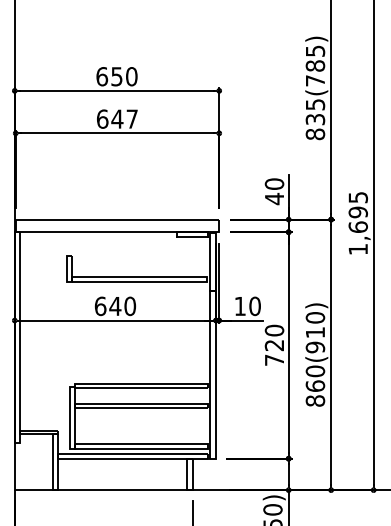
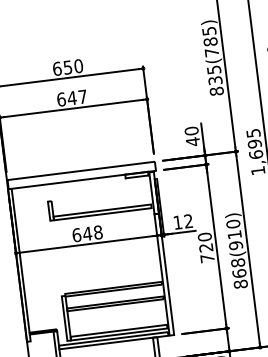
text: (130, 306) -> (98, 232), 640 -> 648
text: (254, 306) -> (188, 221), 10 -> 12
text: (315, 371) -> (238, 262), 860(910) -> 868(910)

